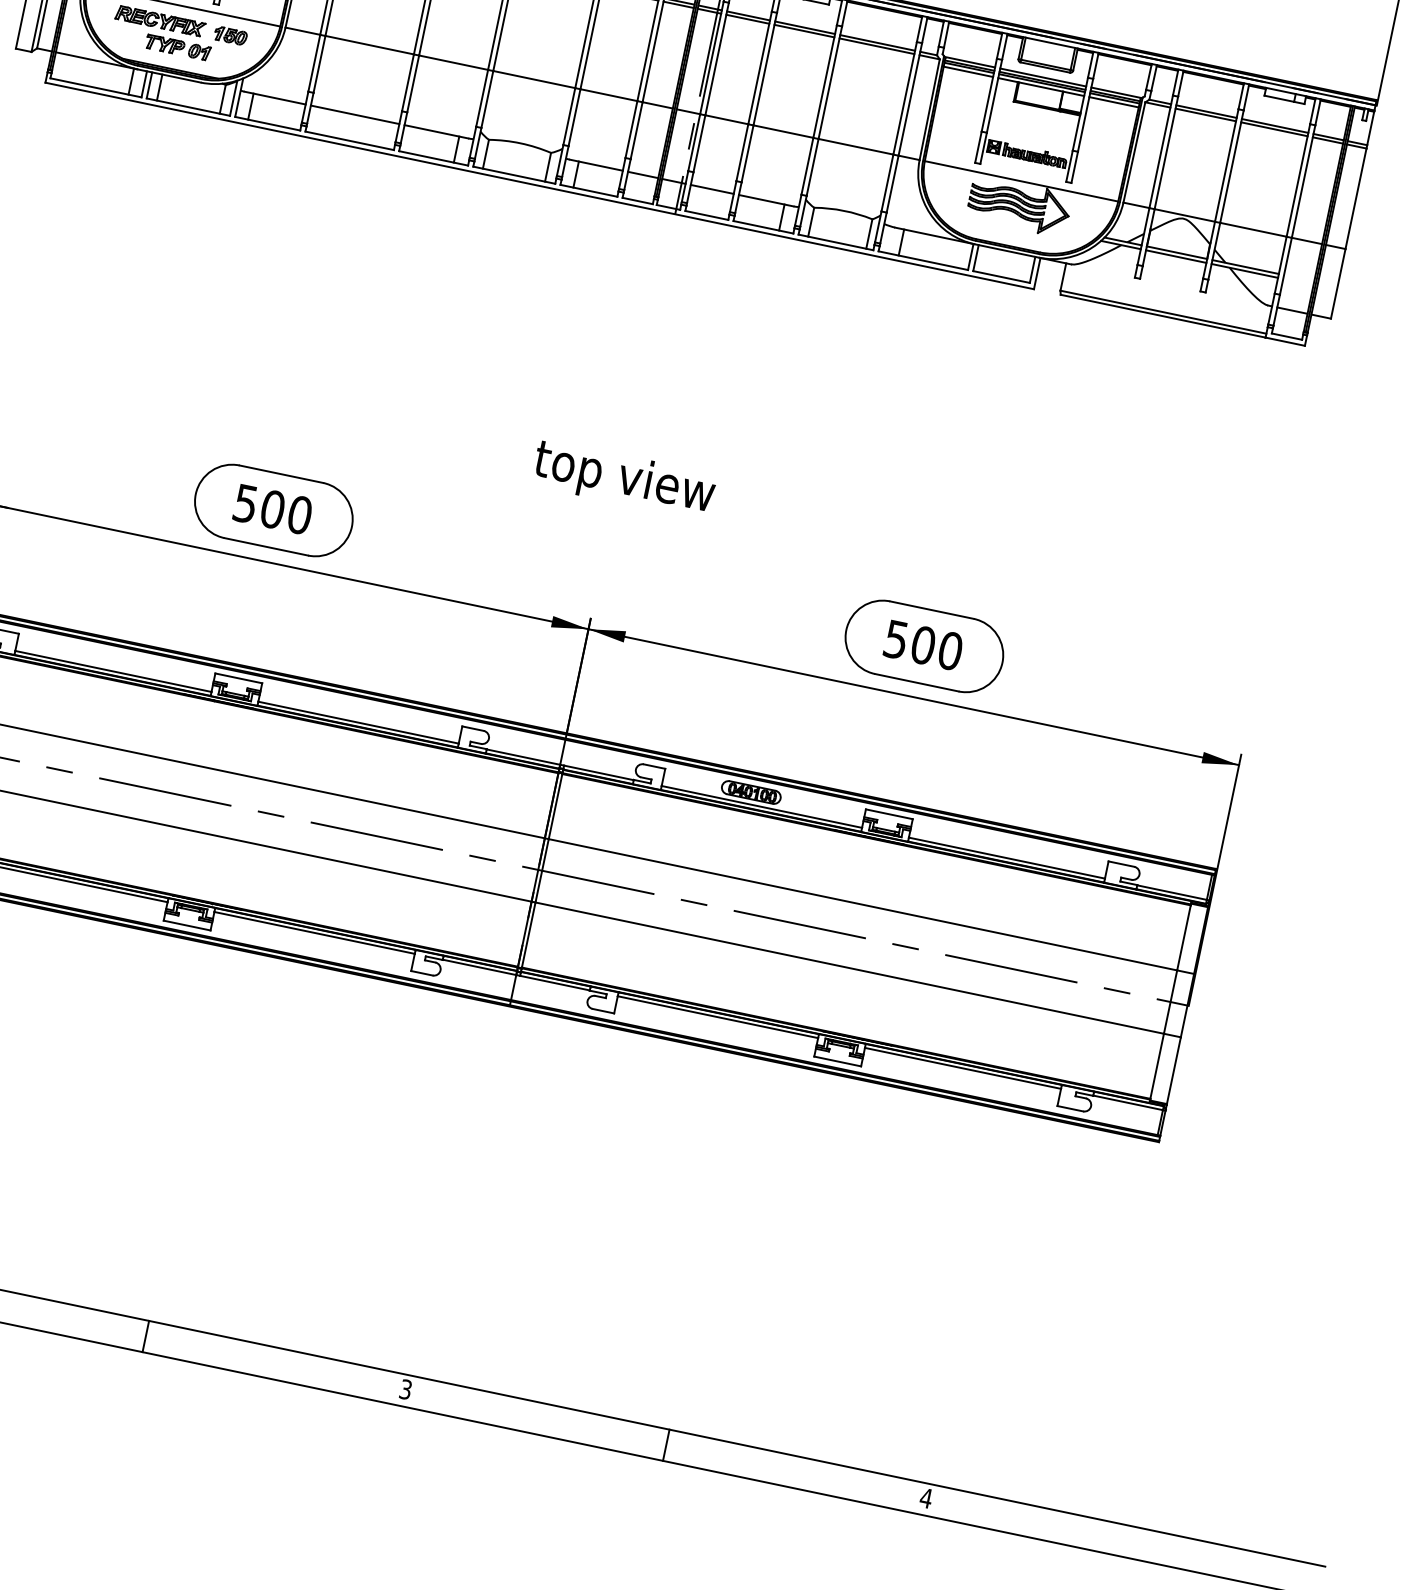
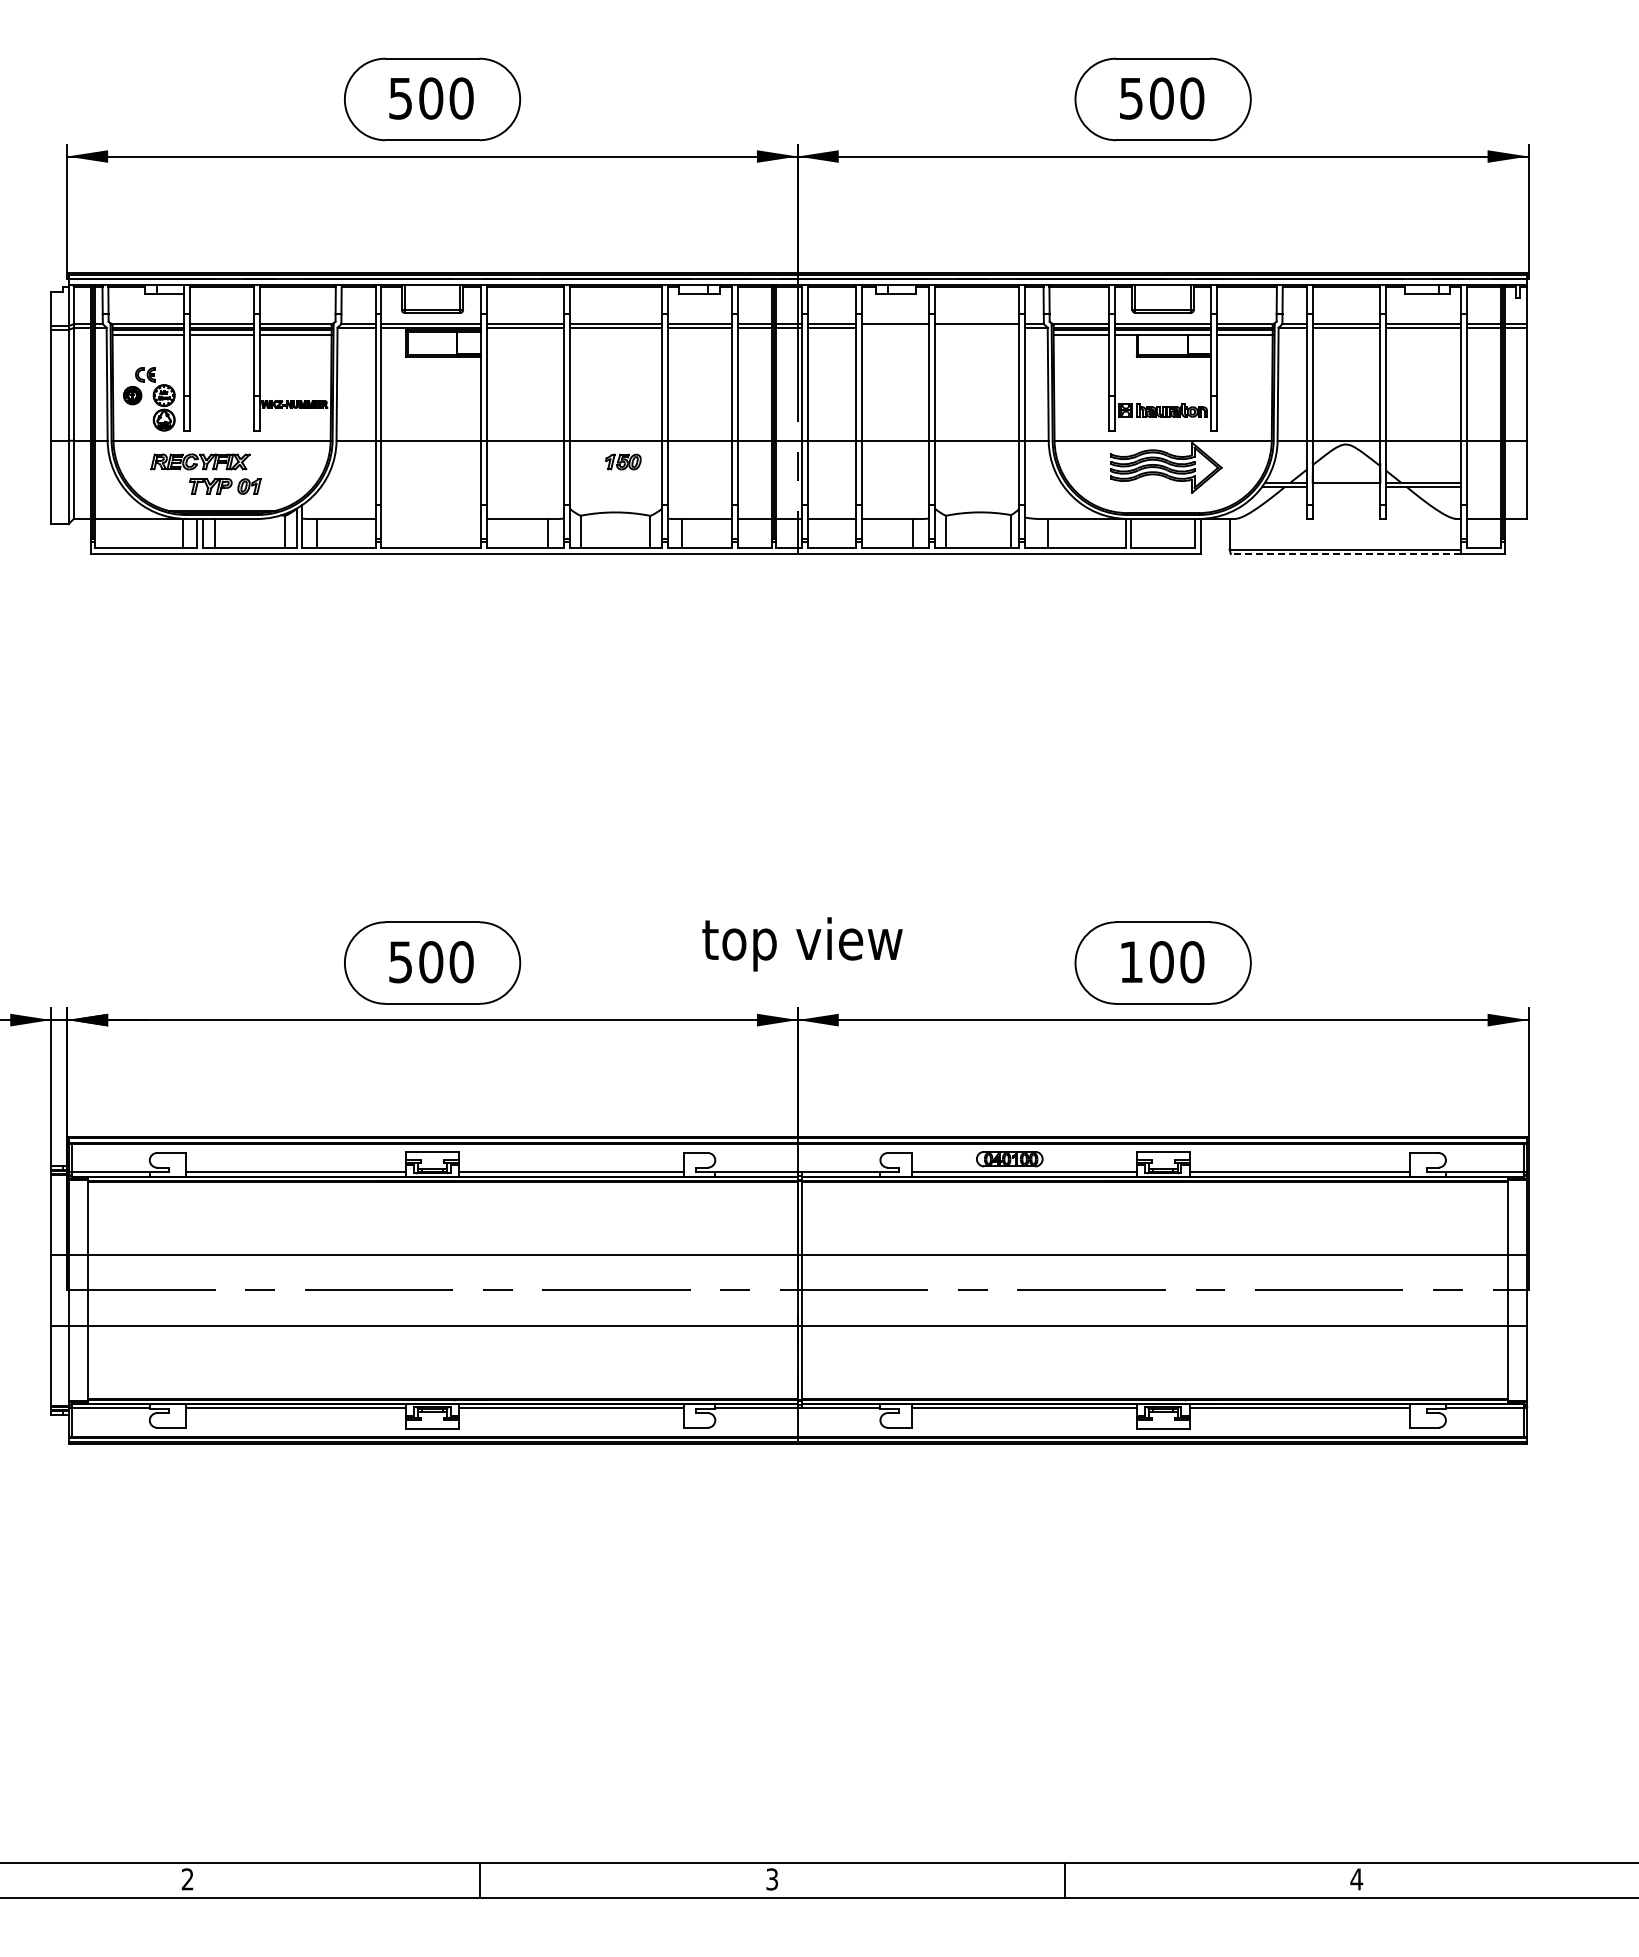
line: (804, 30) -> (895, 327), removed
part: (230, 35) -> (623, 461), moved
line: (877, 46) -> (977, 327), removed
line: (354, 114) -> (430, 518), removed
line: (1176, 256) -> (1346, 486), removed
line: (1162, 316) -> (1345, 554), solid -> dashed
text: (624, 480) -> (802, 944), moved
text: (896, 640) -> (1131, 962), 500 -> 100

